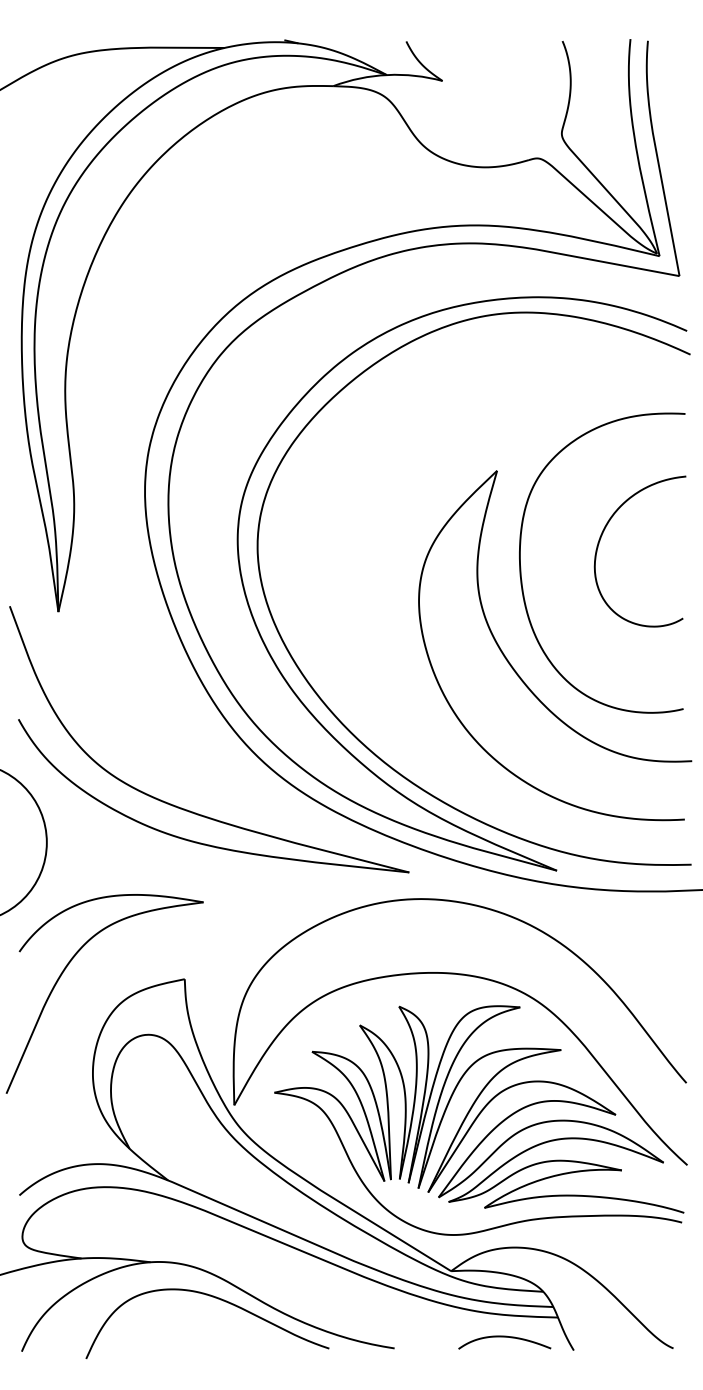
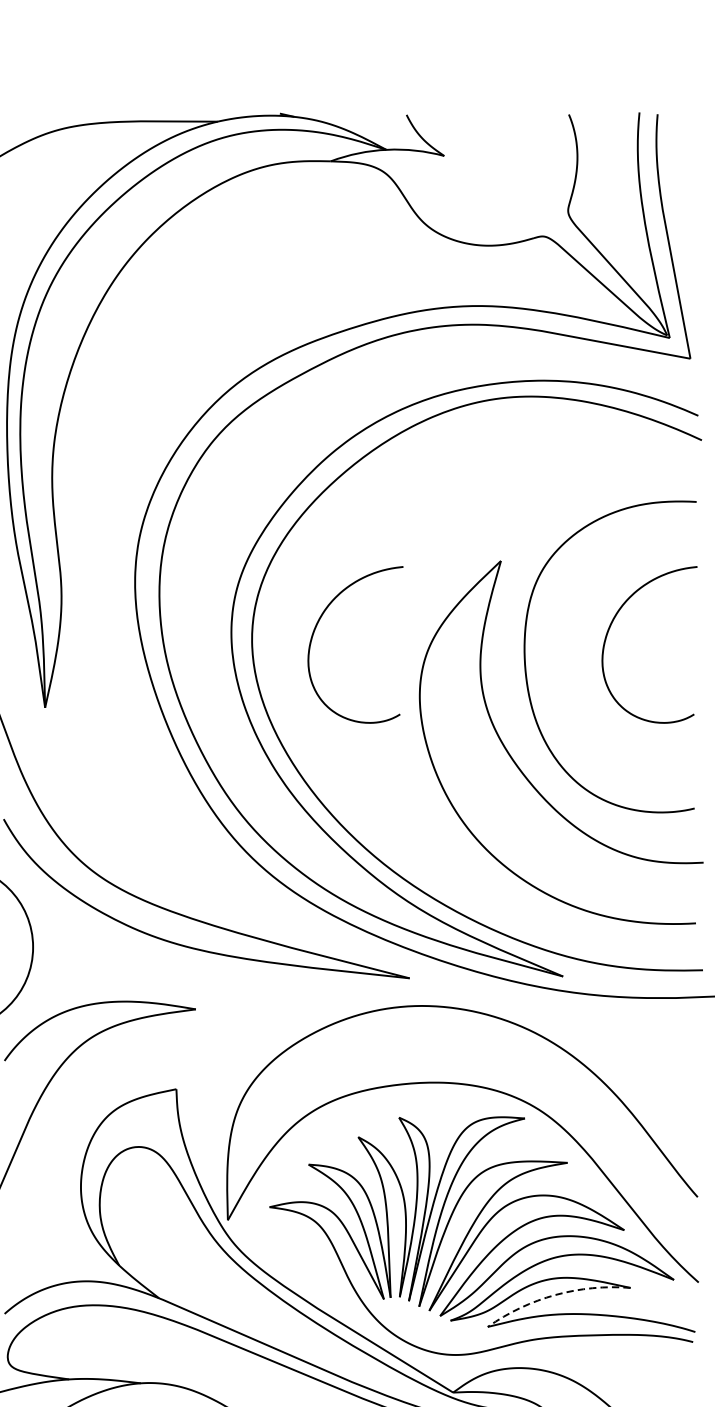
curve: (318, 538) -> (315, 631), added
arc: (549, 1177) -> (555, 1295), solid -> dashed

